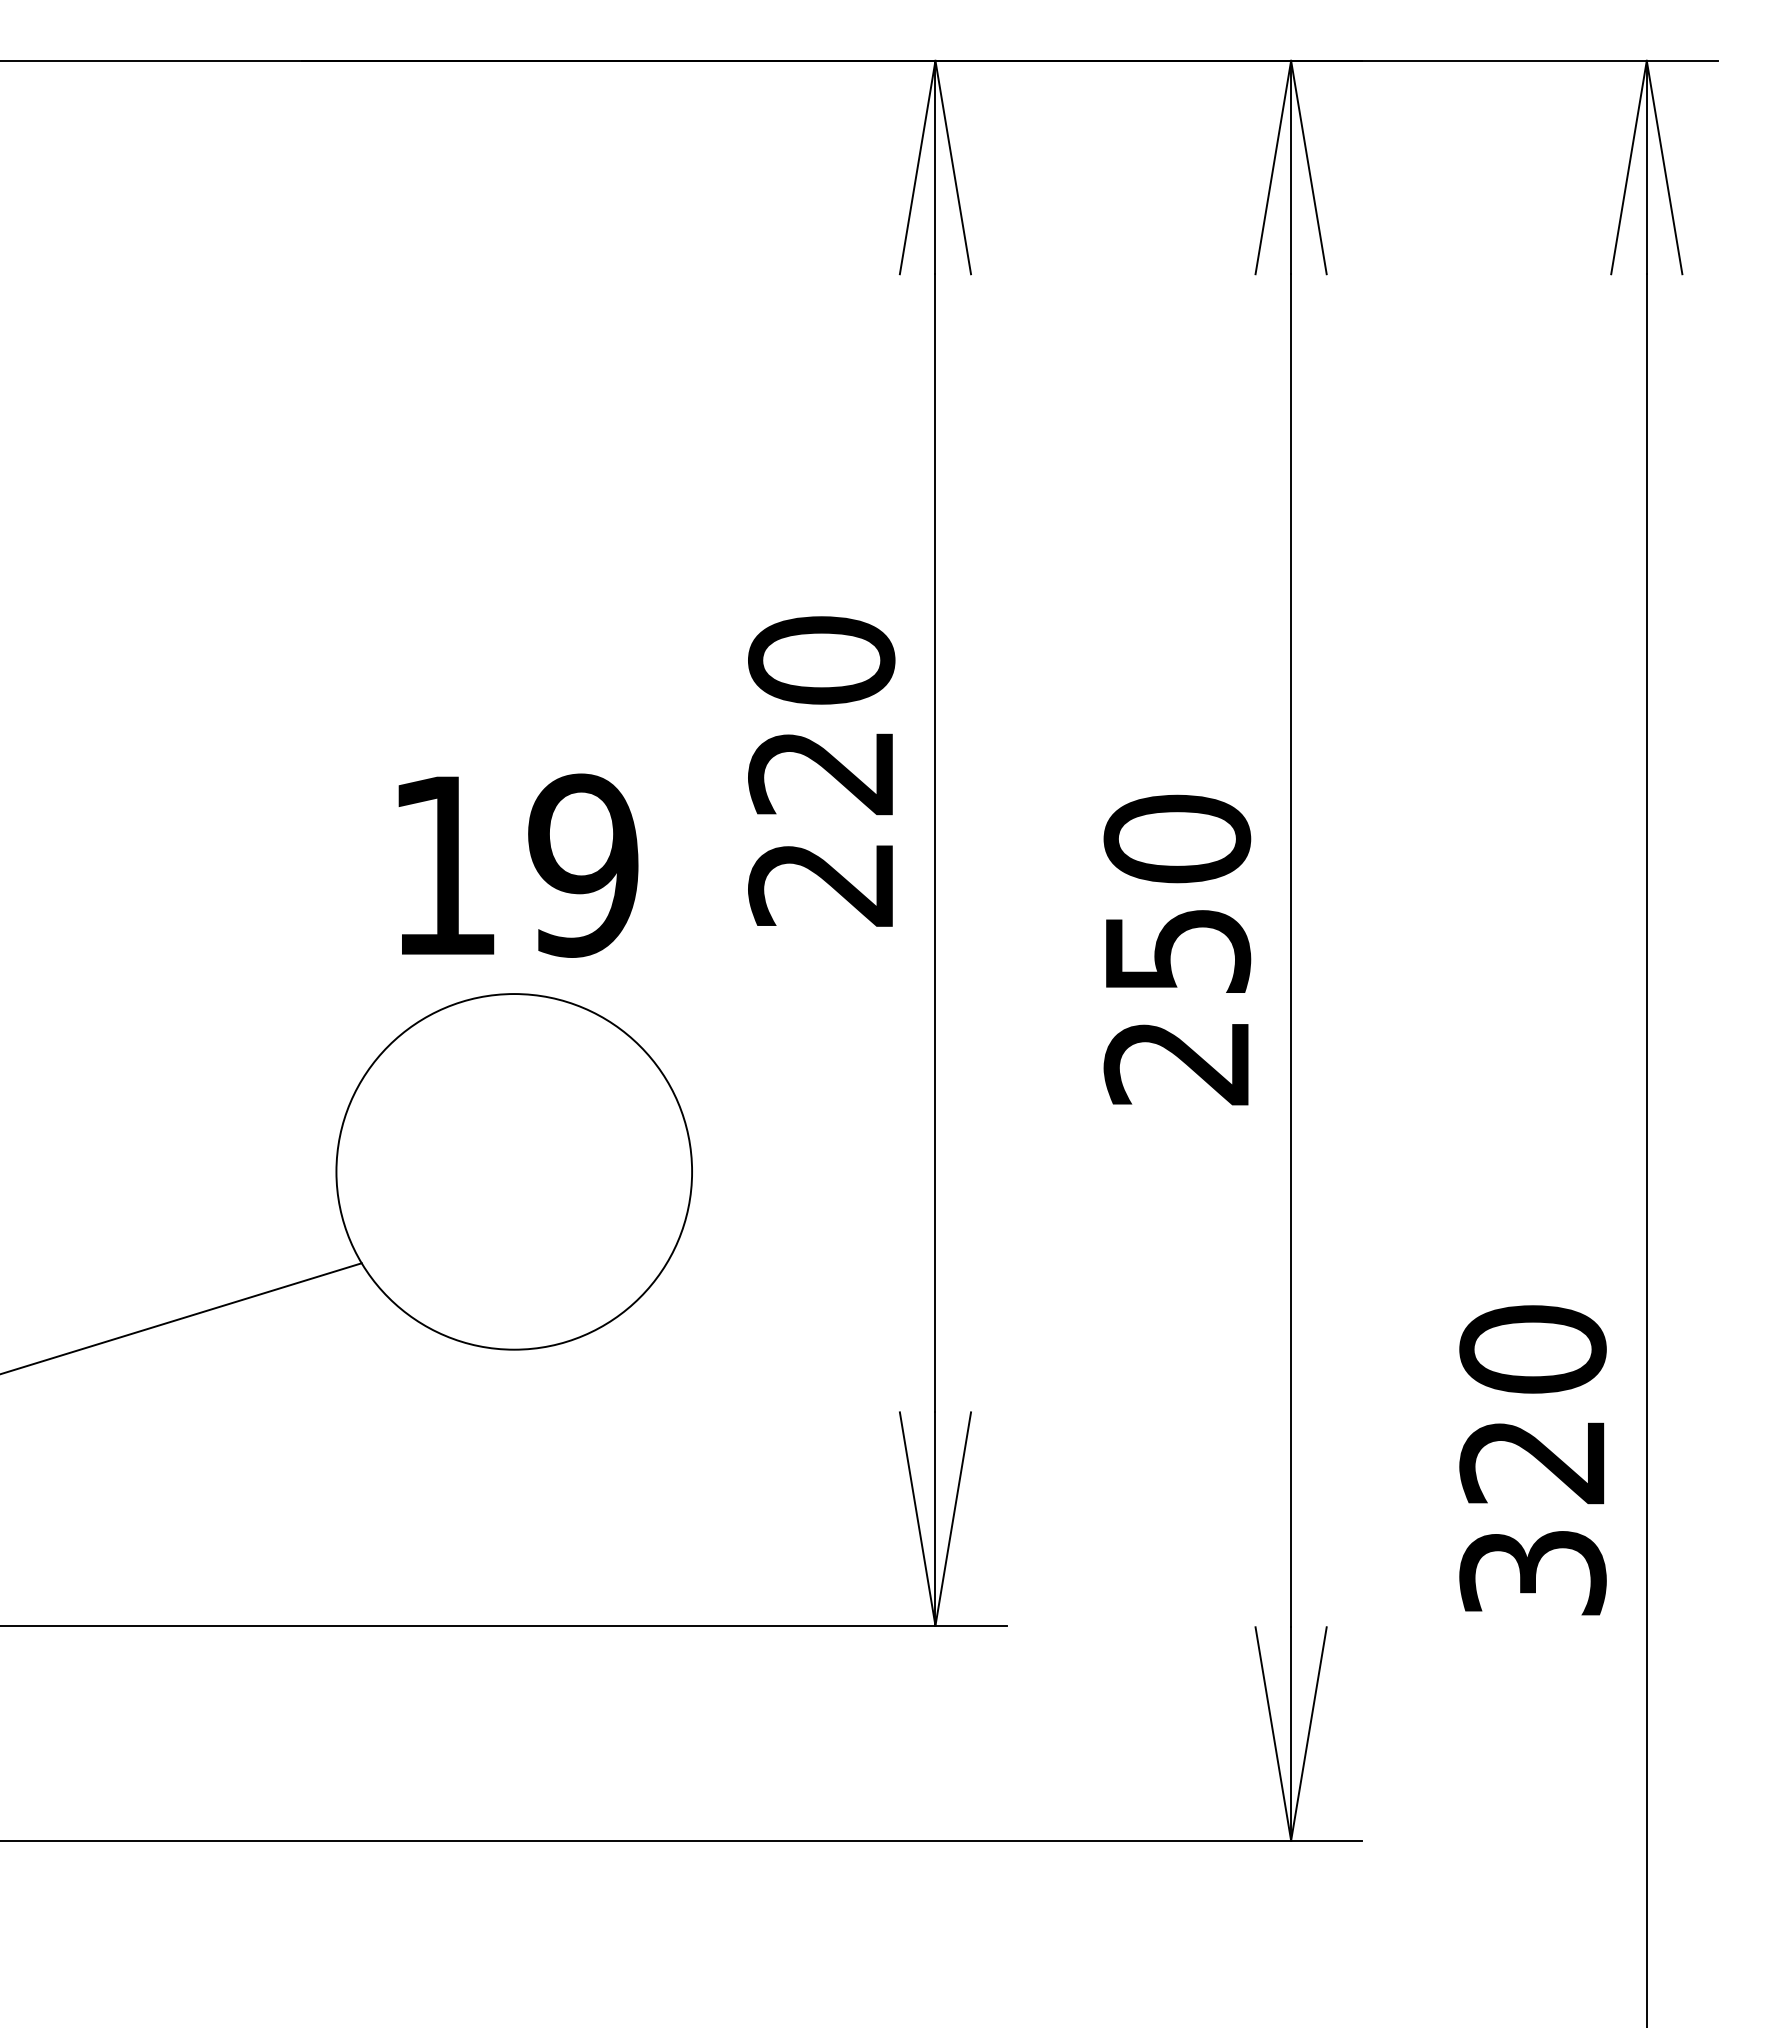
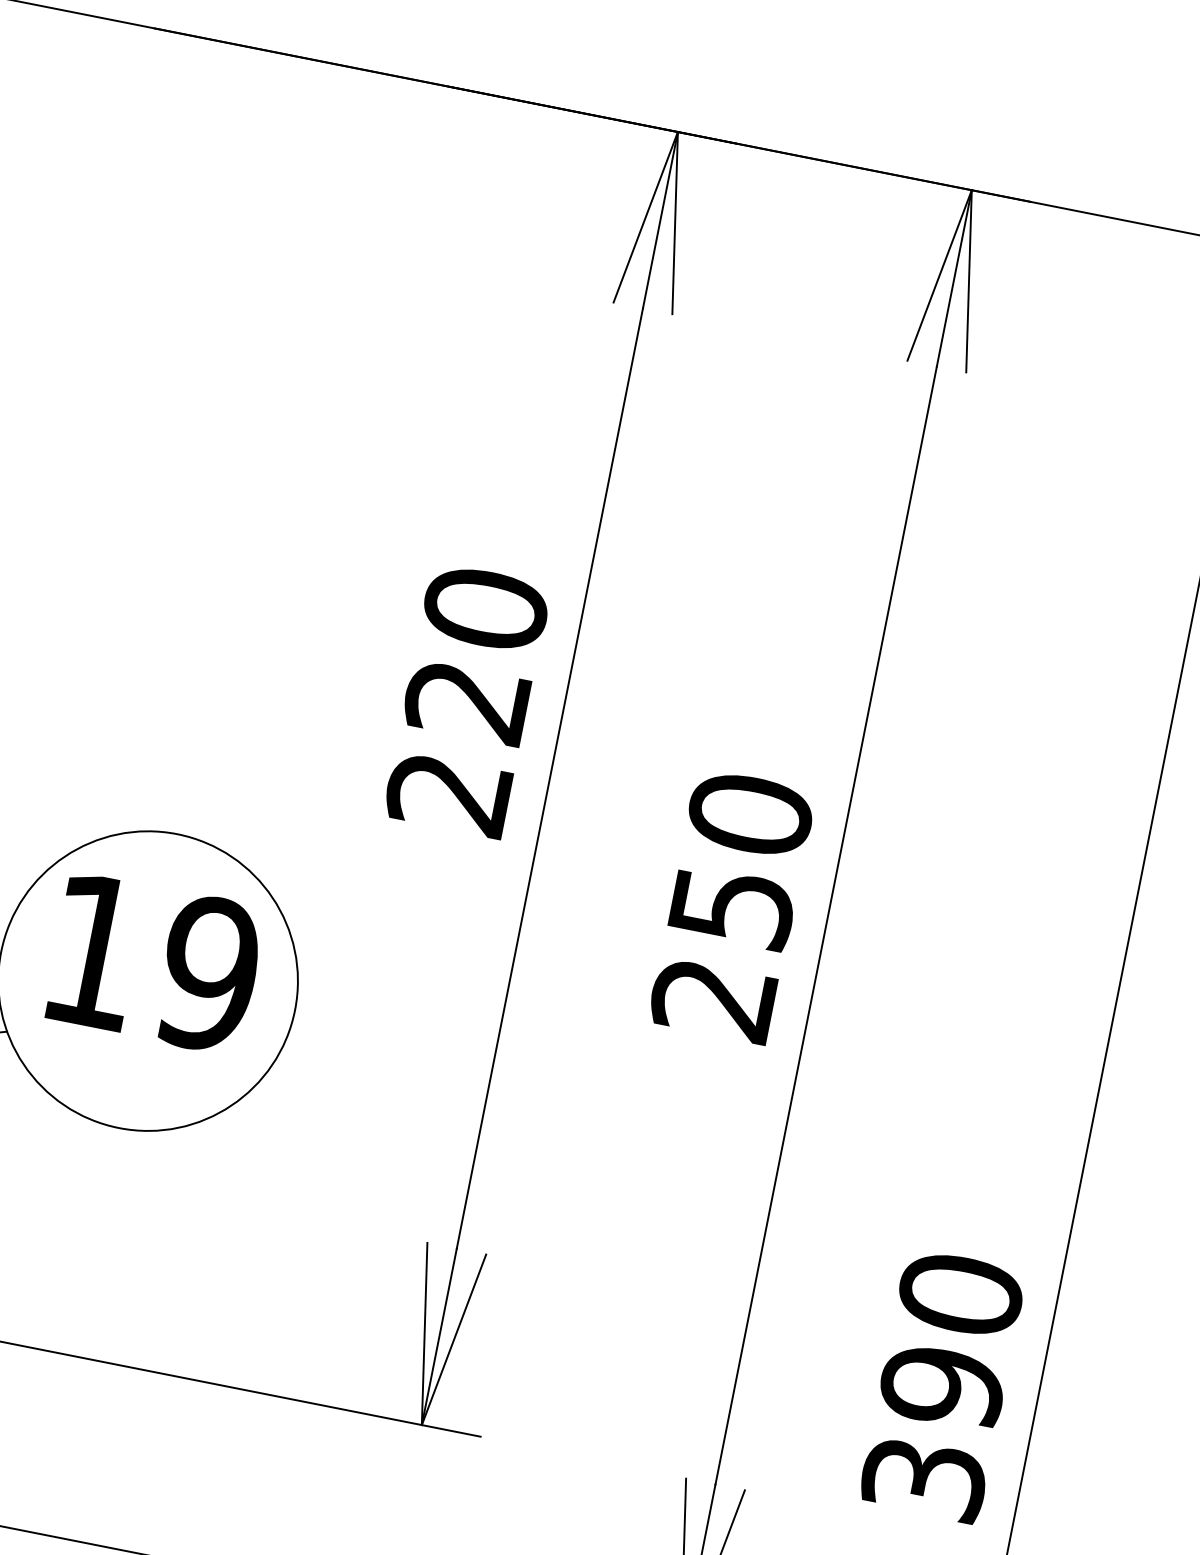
text: (518, 865) -> (155, 963), moved
text: (1532, 1461) -> (942, 1387), 320 -> 390

